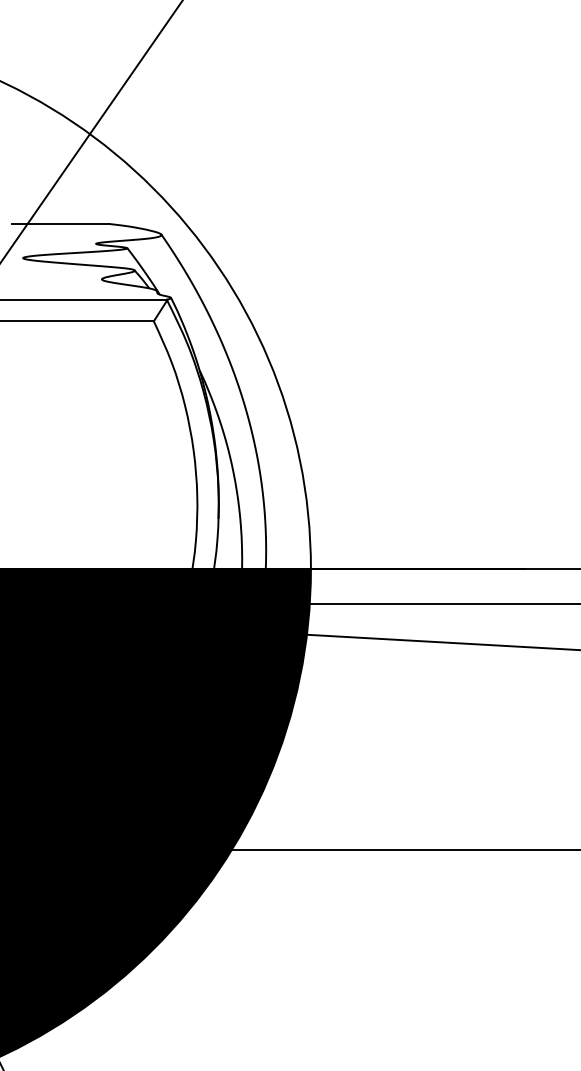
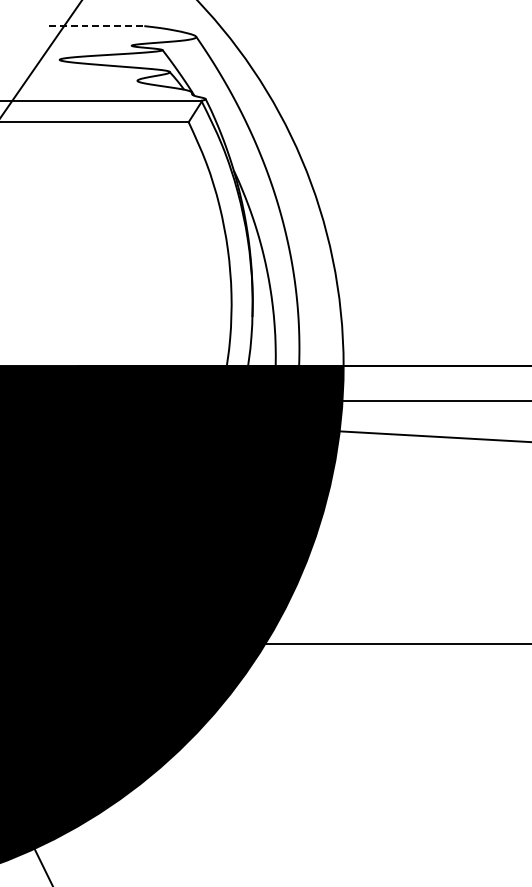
line: (61, 223) -> (97, 25), solid -> dashed

